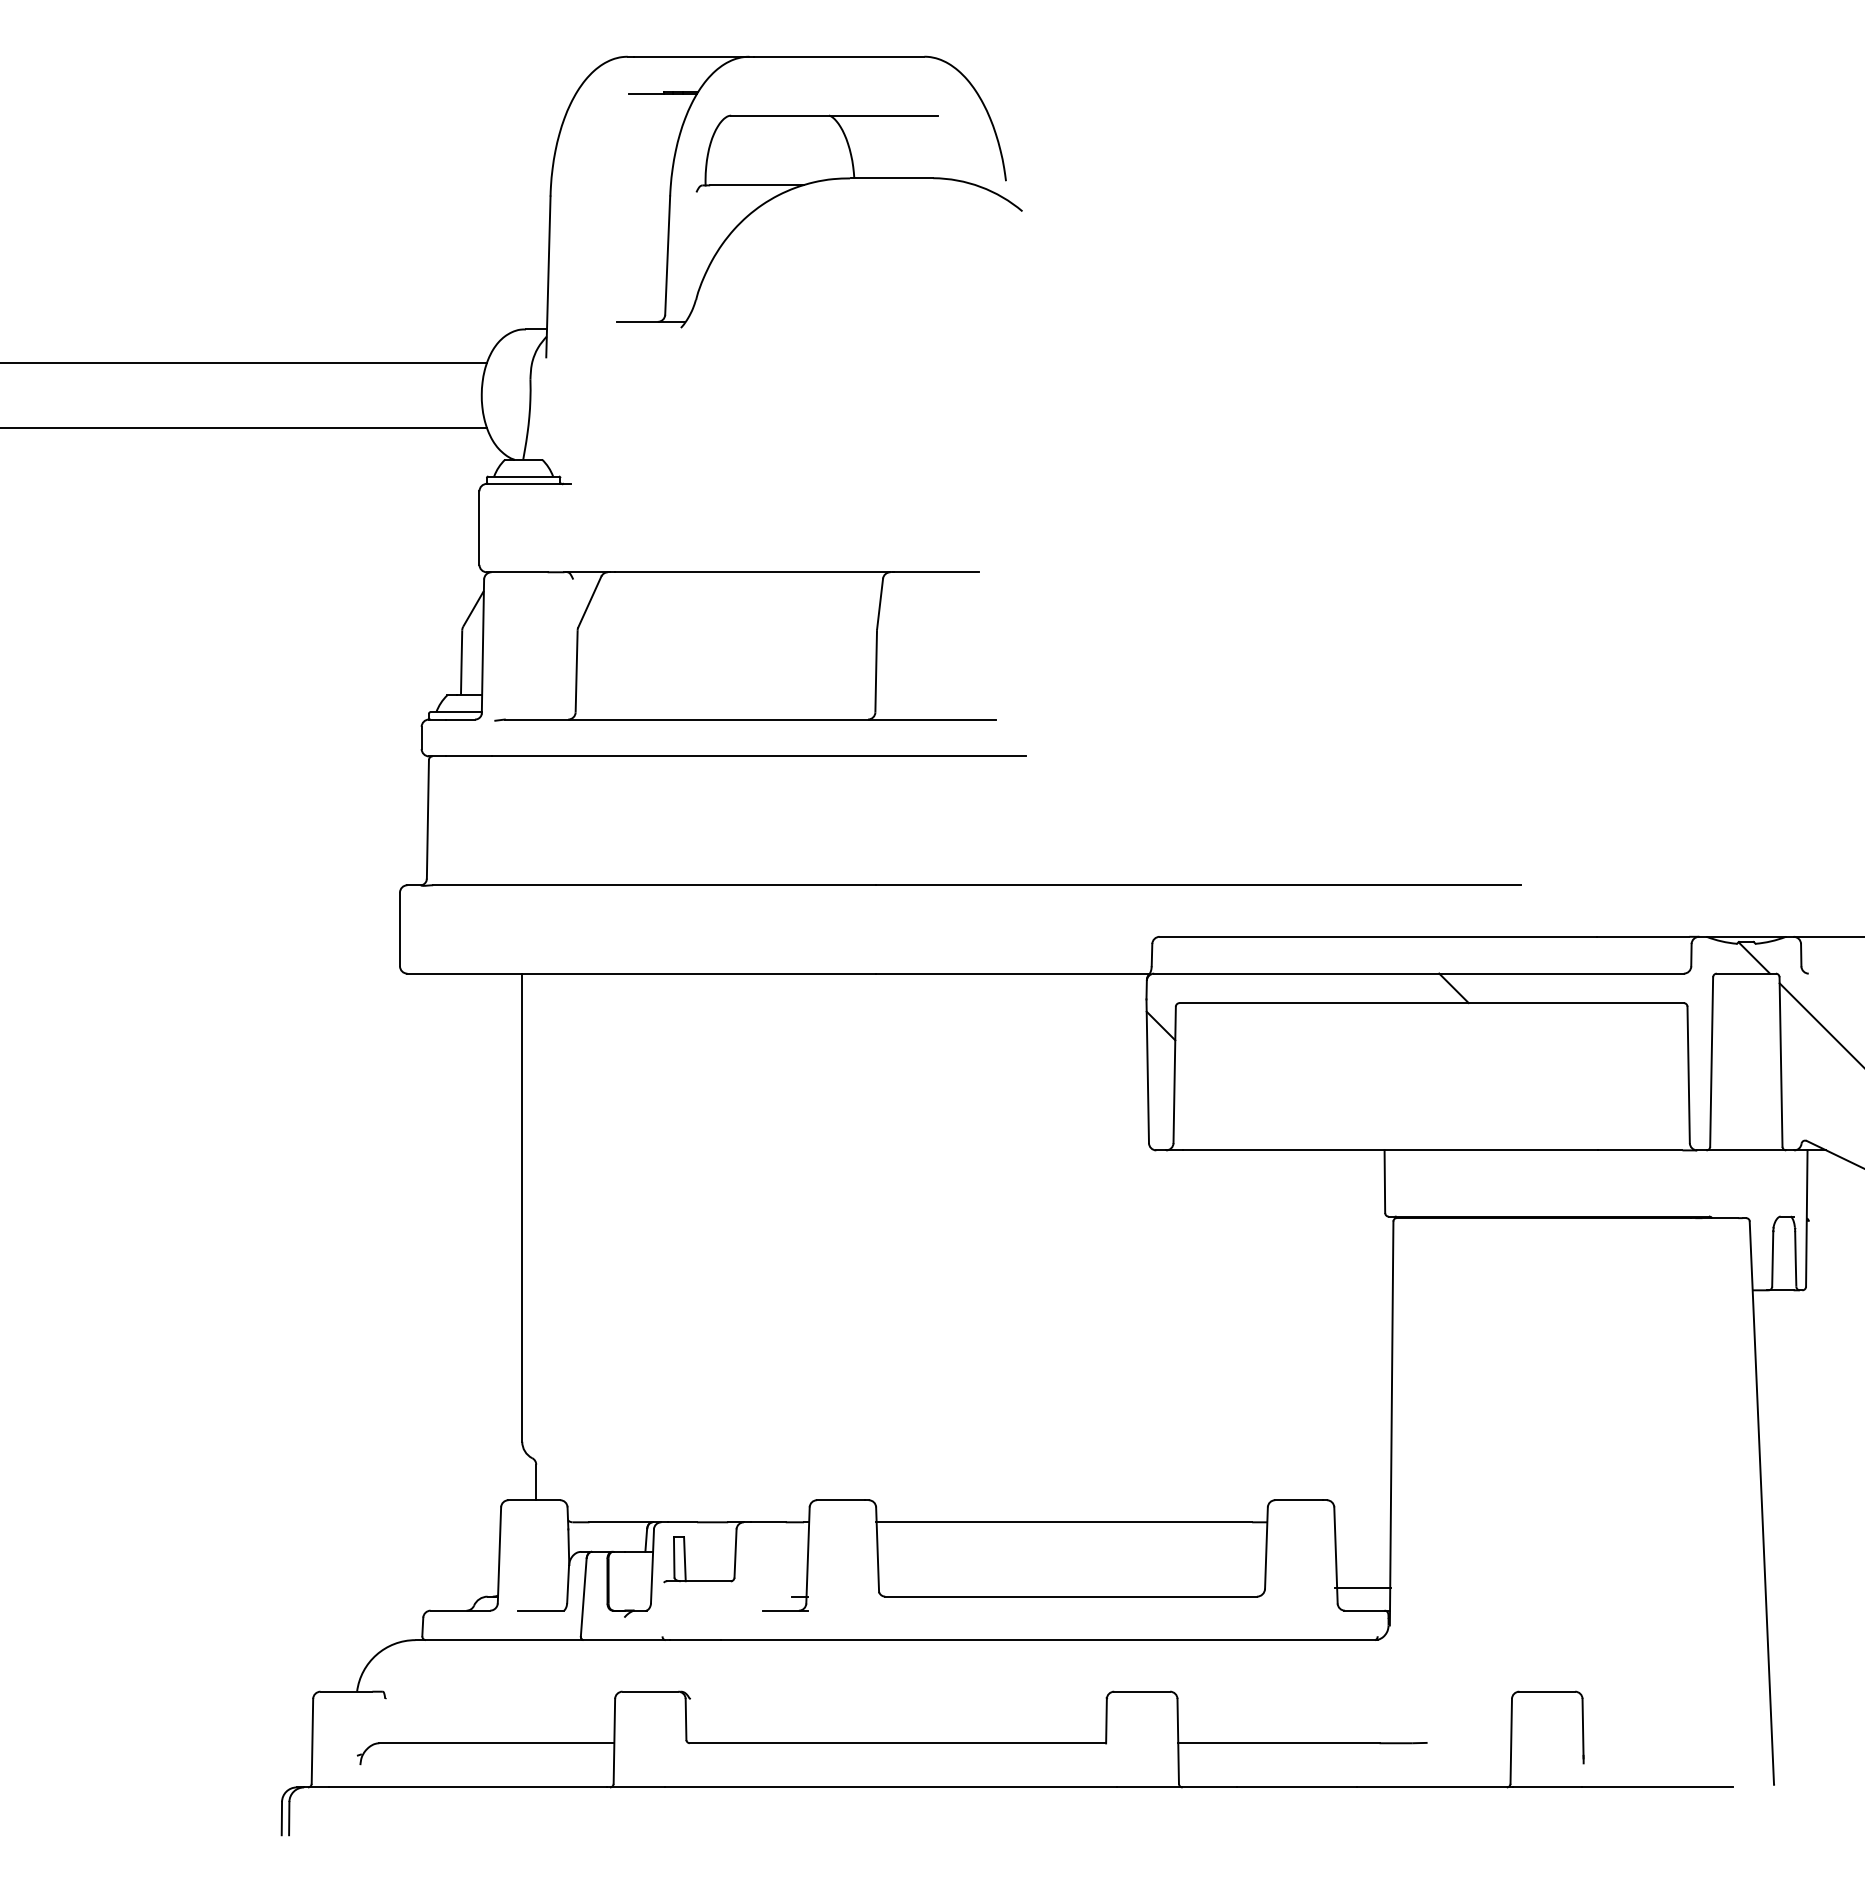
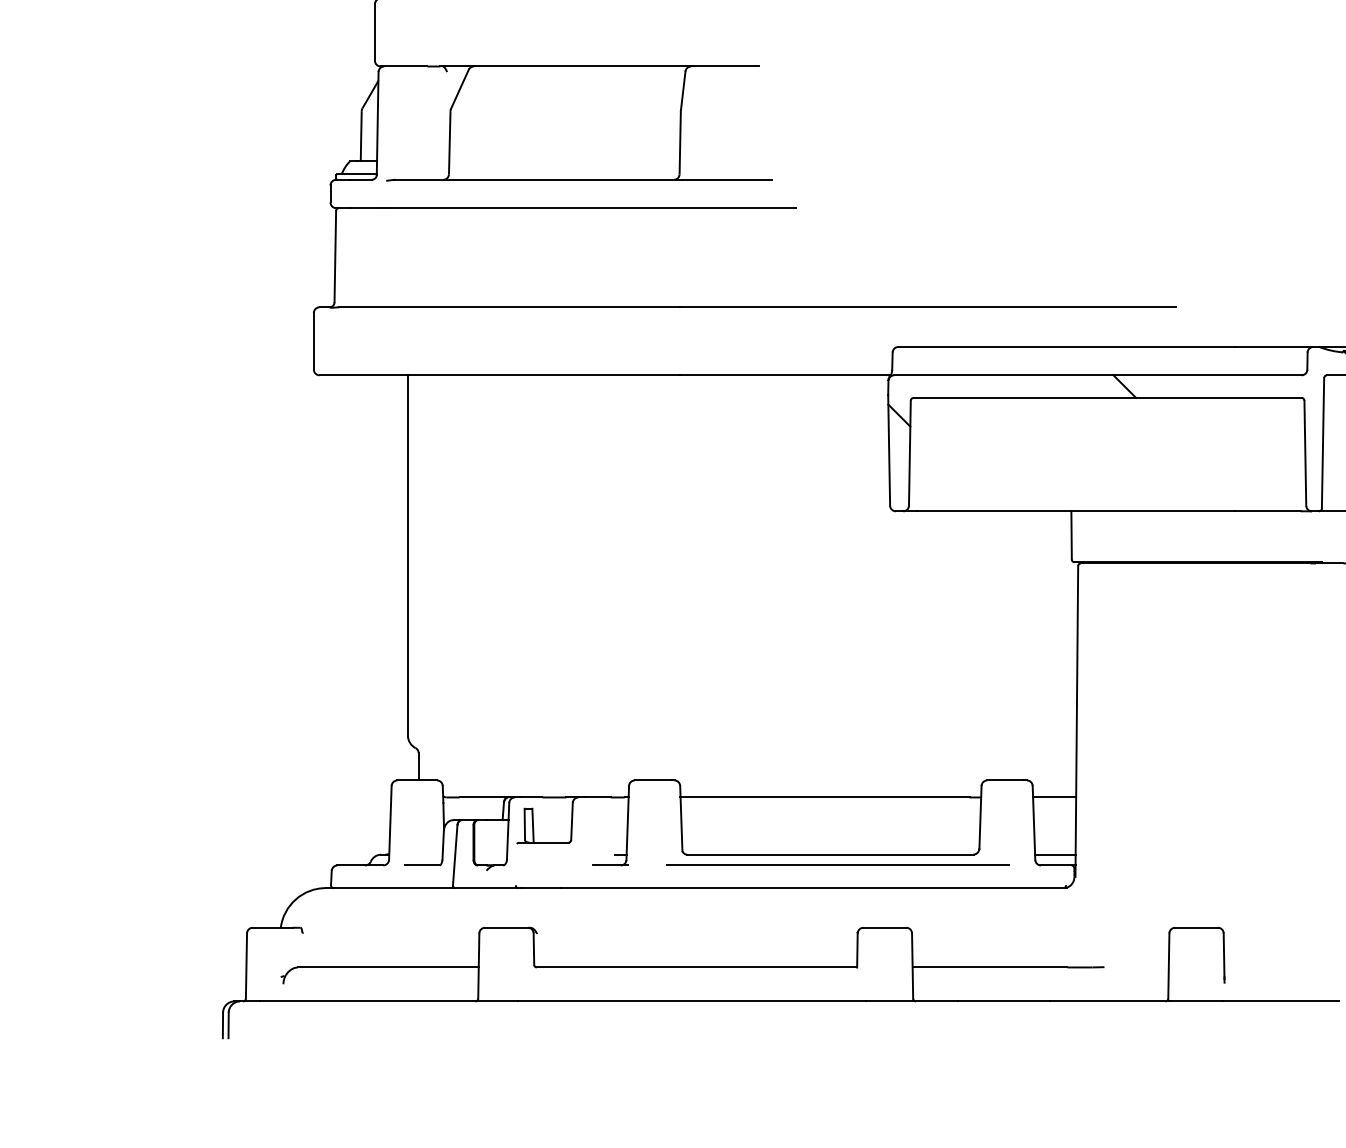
line: (1362, 1588) -> (1054, 797), moved
line: (1363, 1596) -> (1055, 854), added
line: (1080, 1610) -> (837, 865), added

